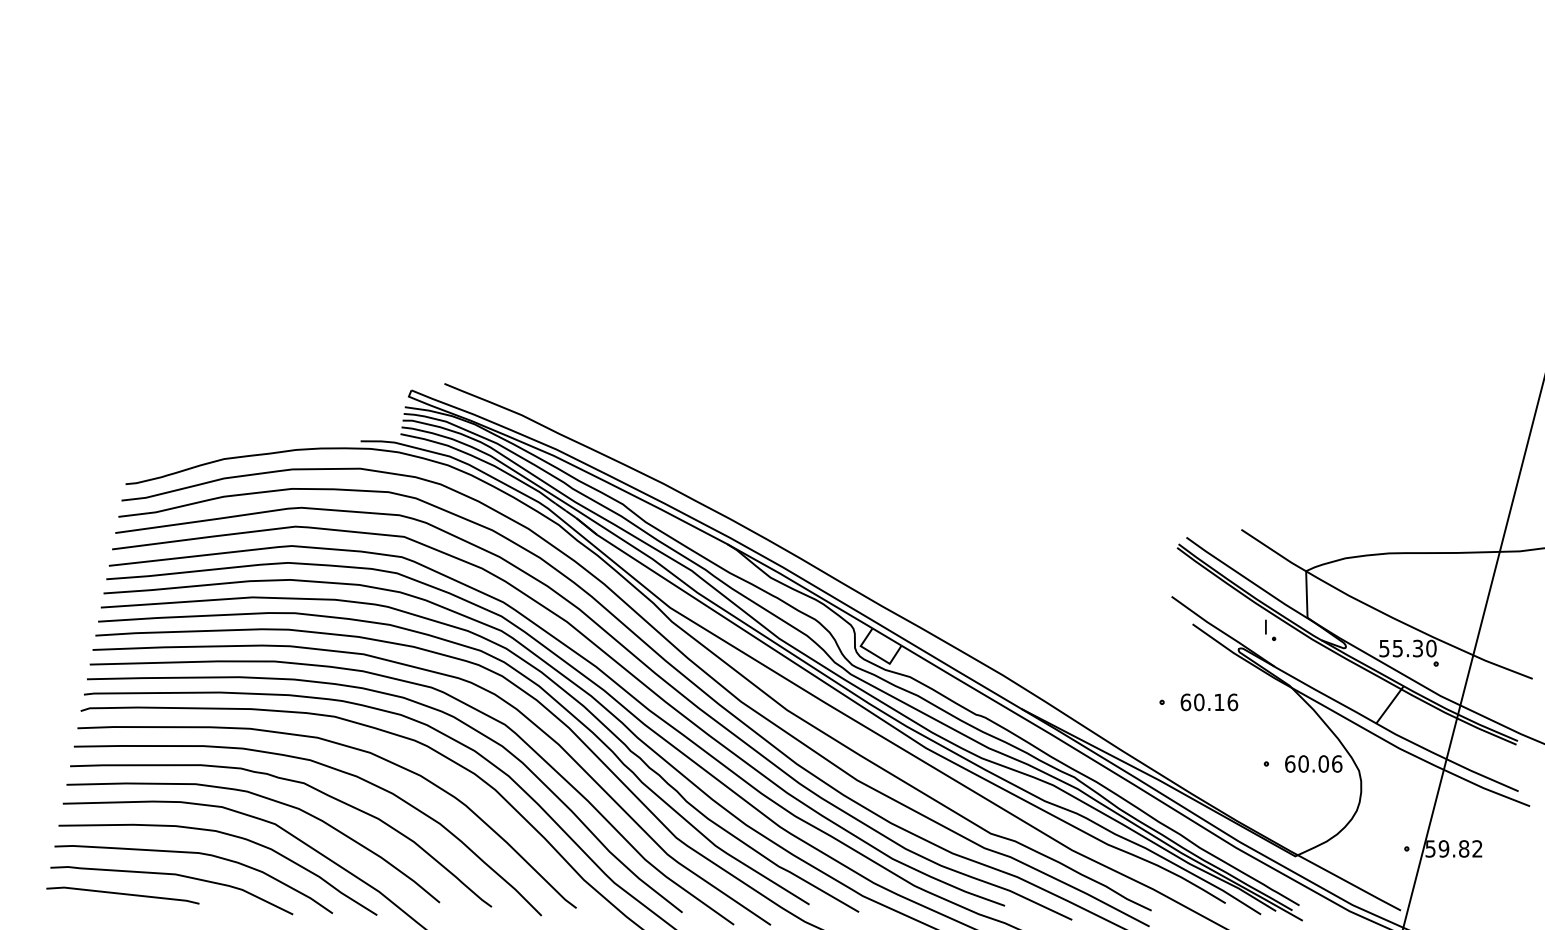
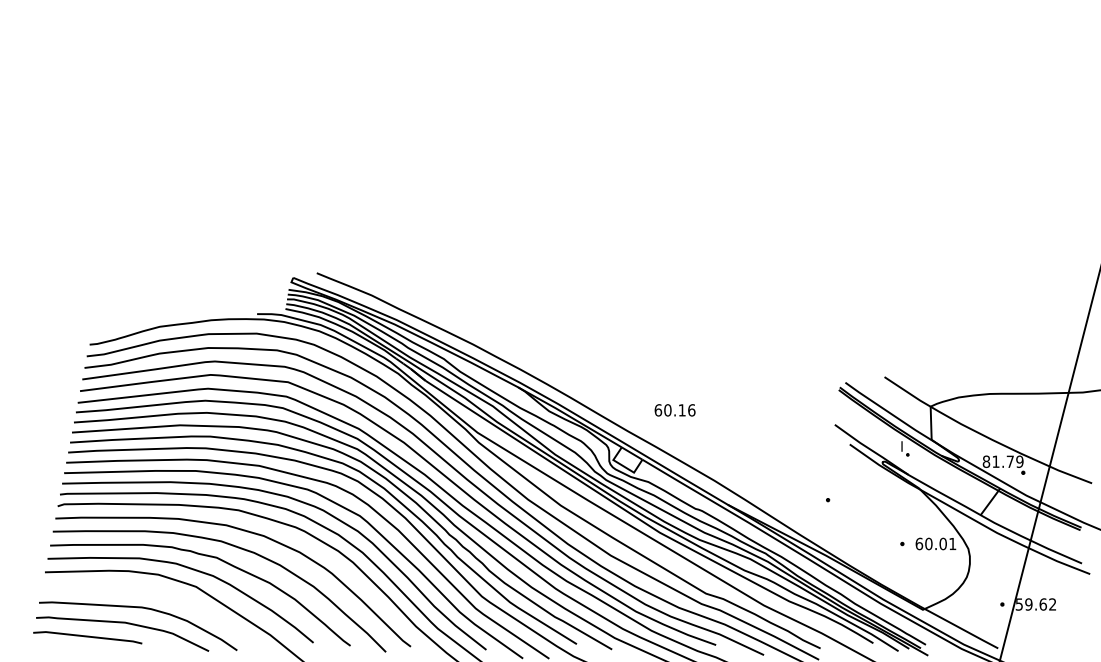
text: (1407, 648) -> (1002, 461), 55.30 -> 81.79
text: (1209, 702) -> (675, 410), moved
text: (1337, 763) -> (953, 543), 60.06 -> 60.01
curve: (227, 835) -> (162, 594), removed
text: (1464, 848) -> (1043, 604), 59.82 -> 59.62

